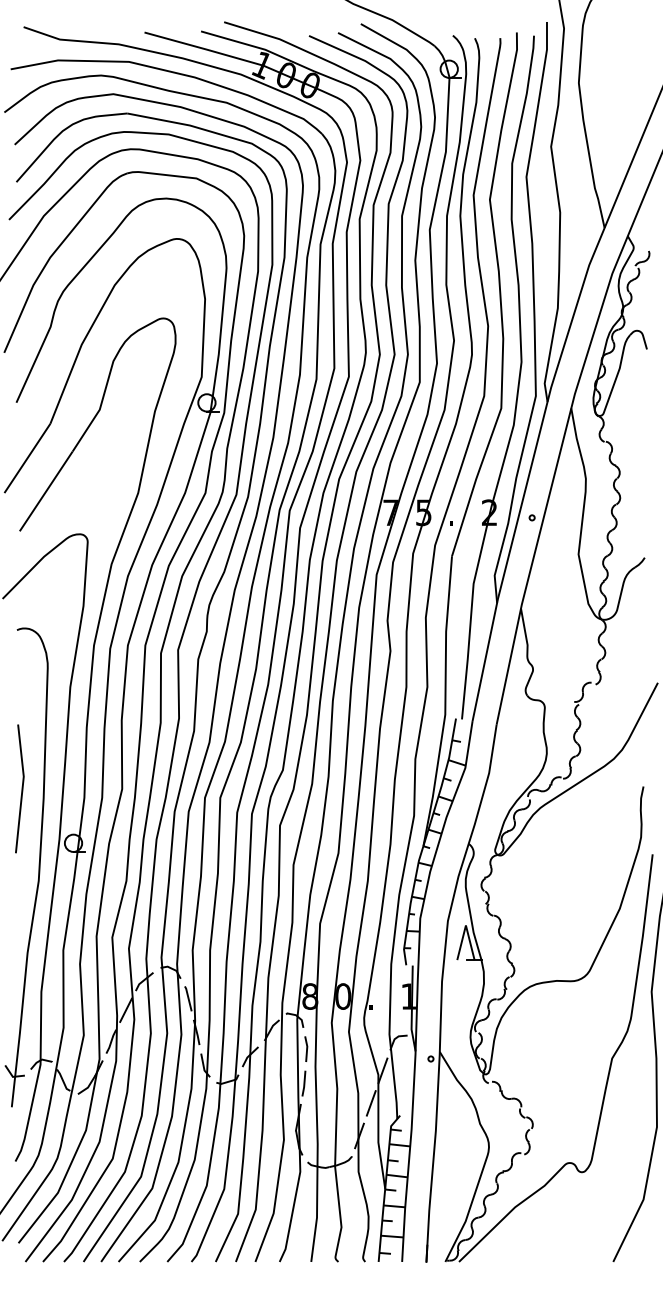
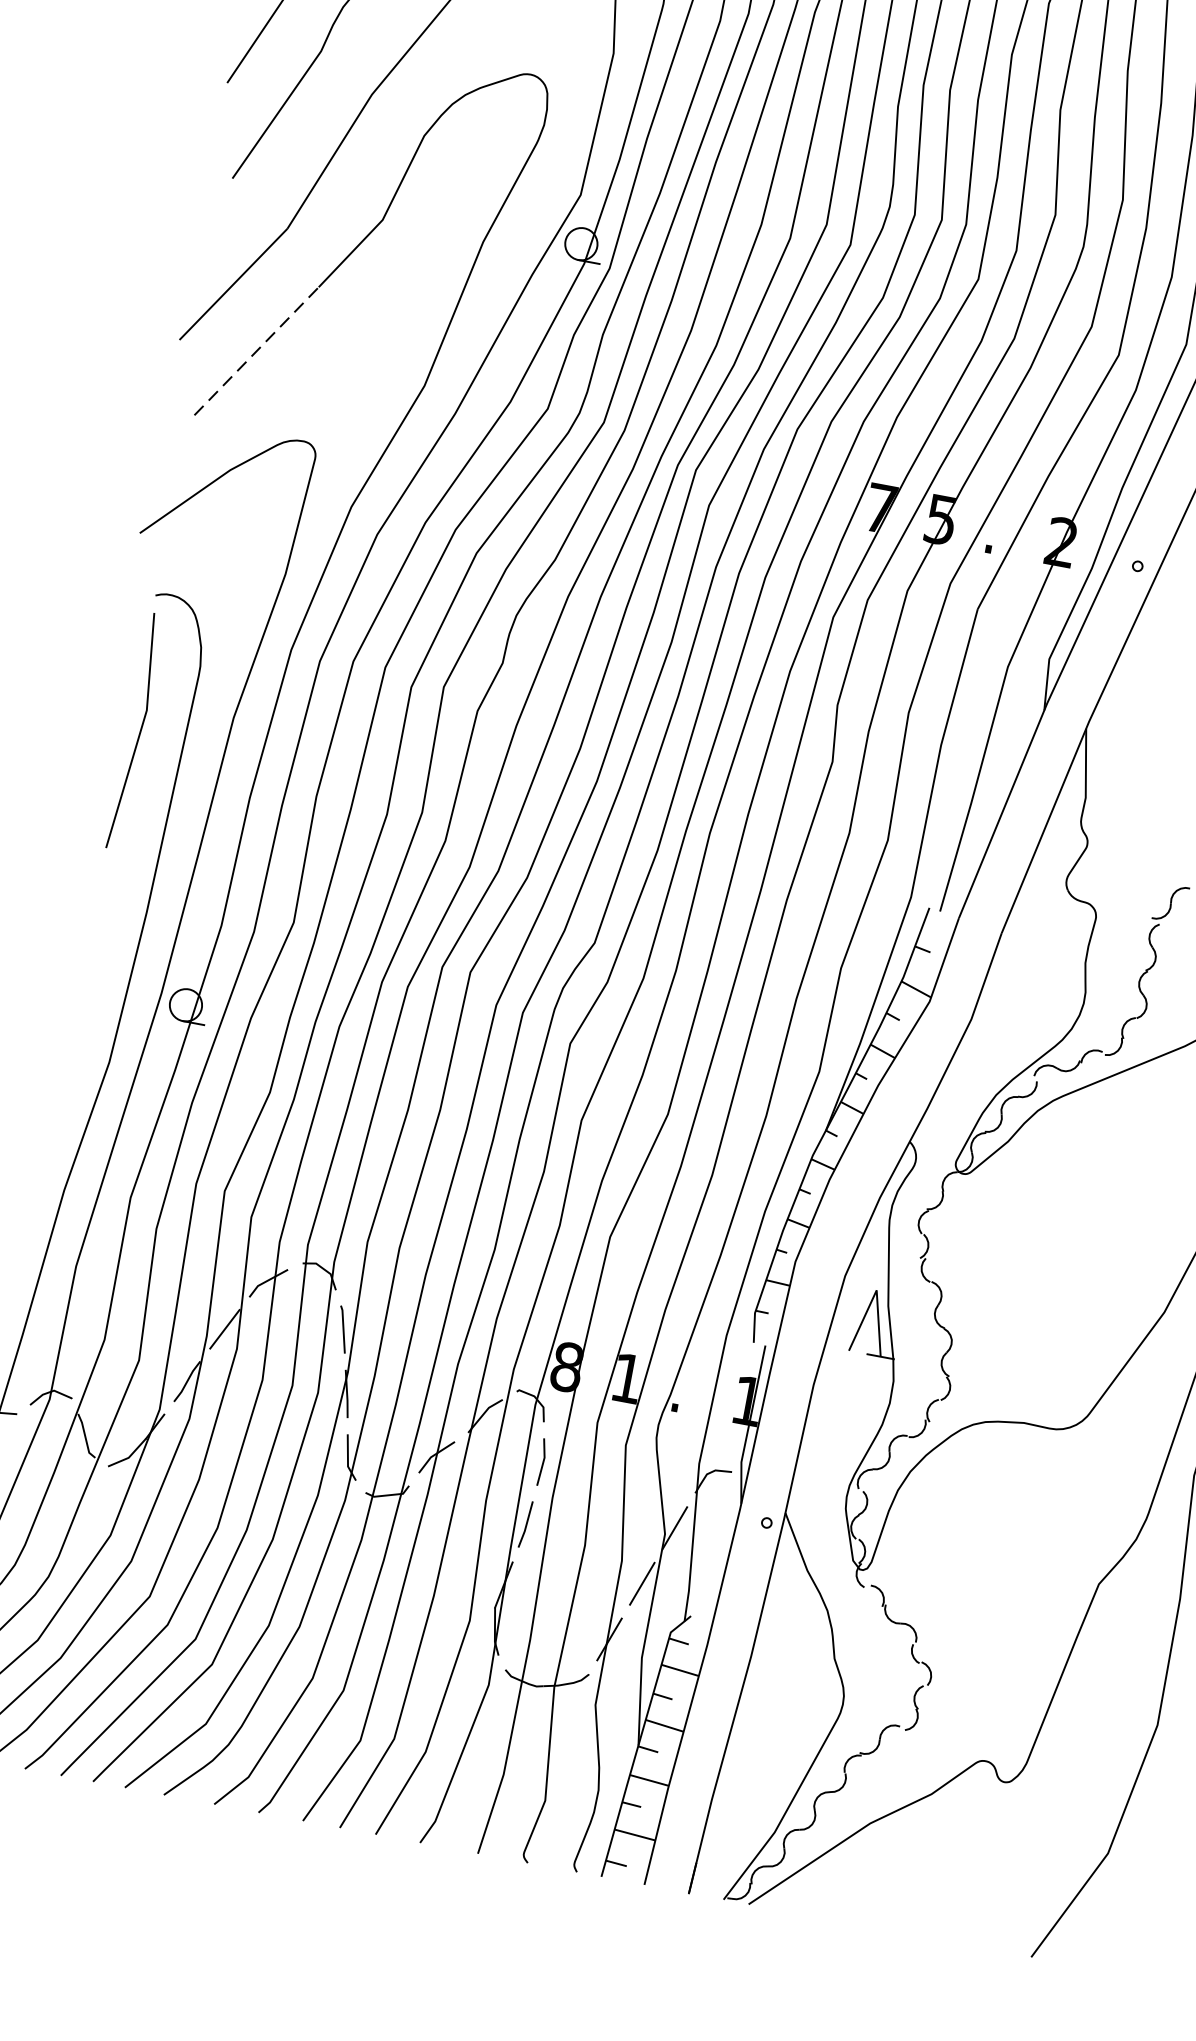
line: (46, 491) -> (257, 351), solid -> dashed
line: (21, 788) -> (138, 731), moved
text: (343, 996) -> (628, 1378), 0 -> 1

